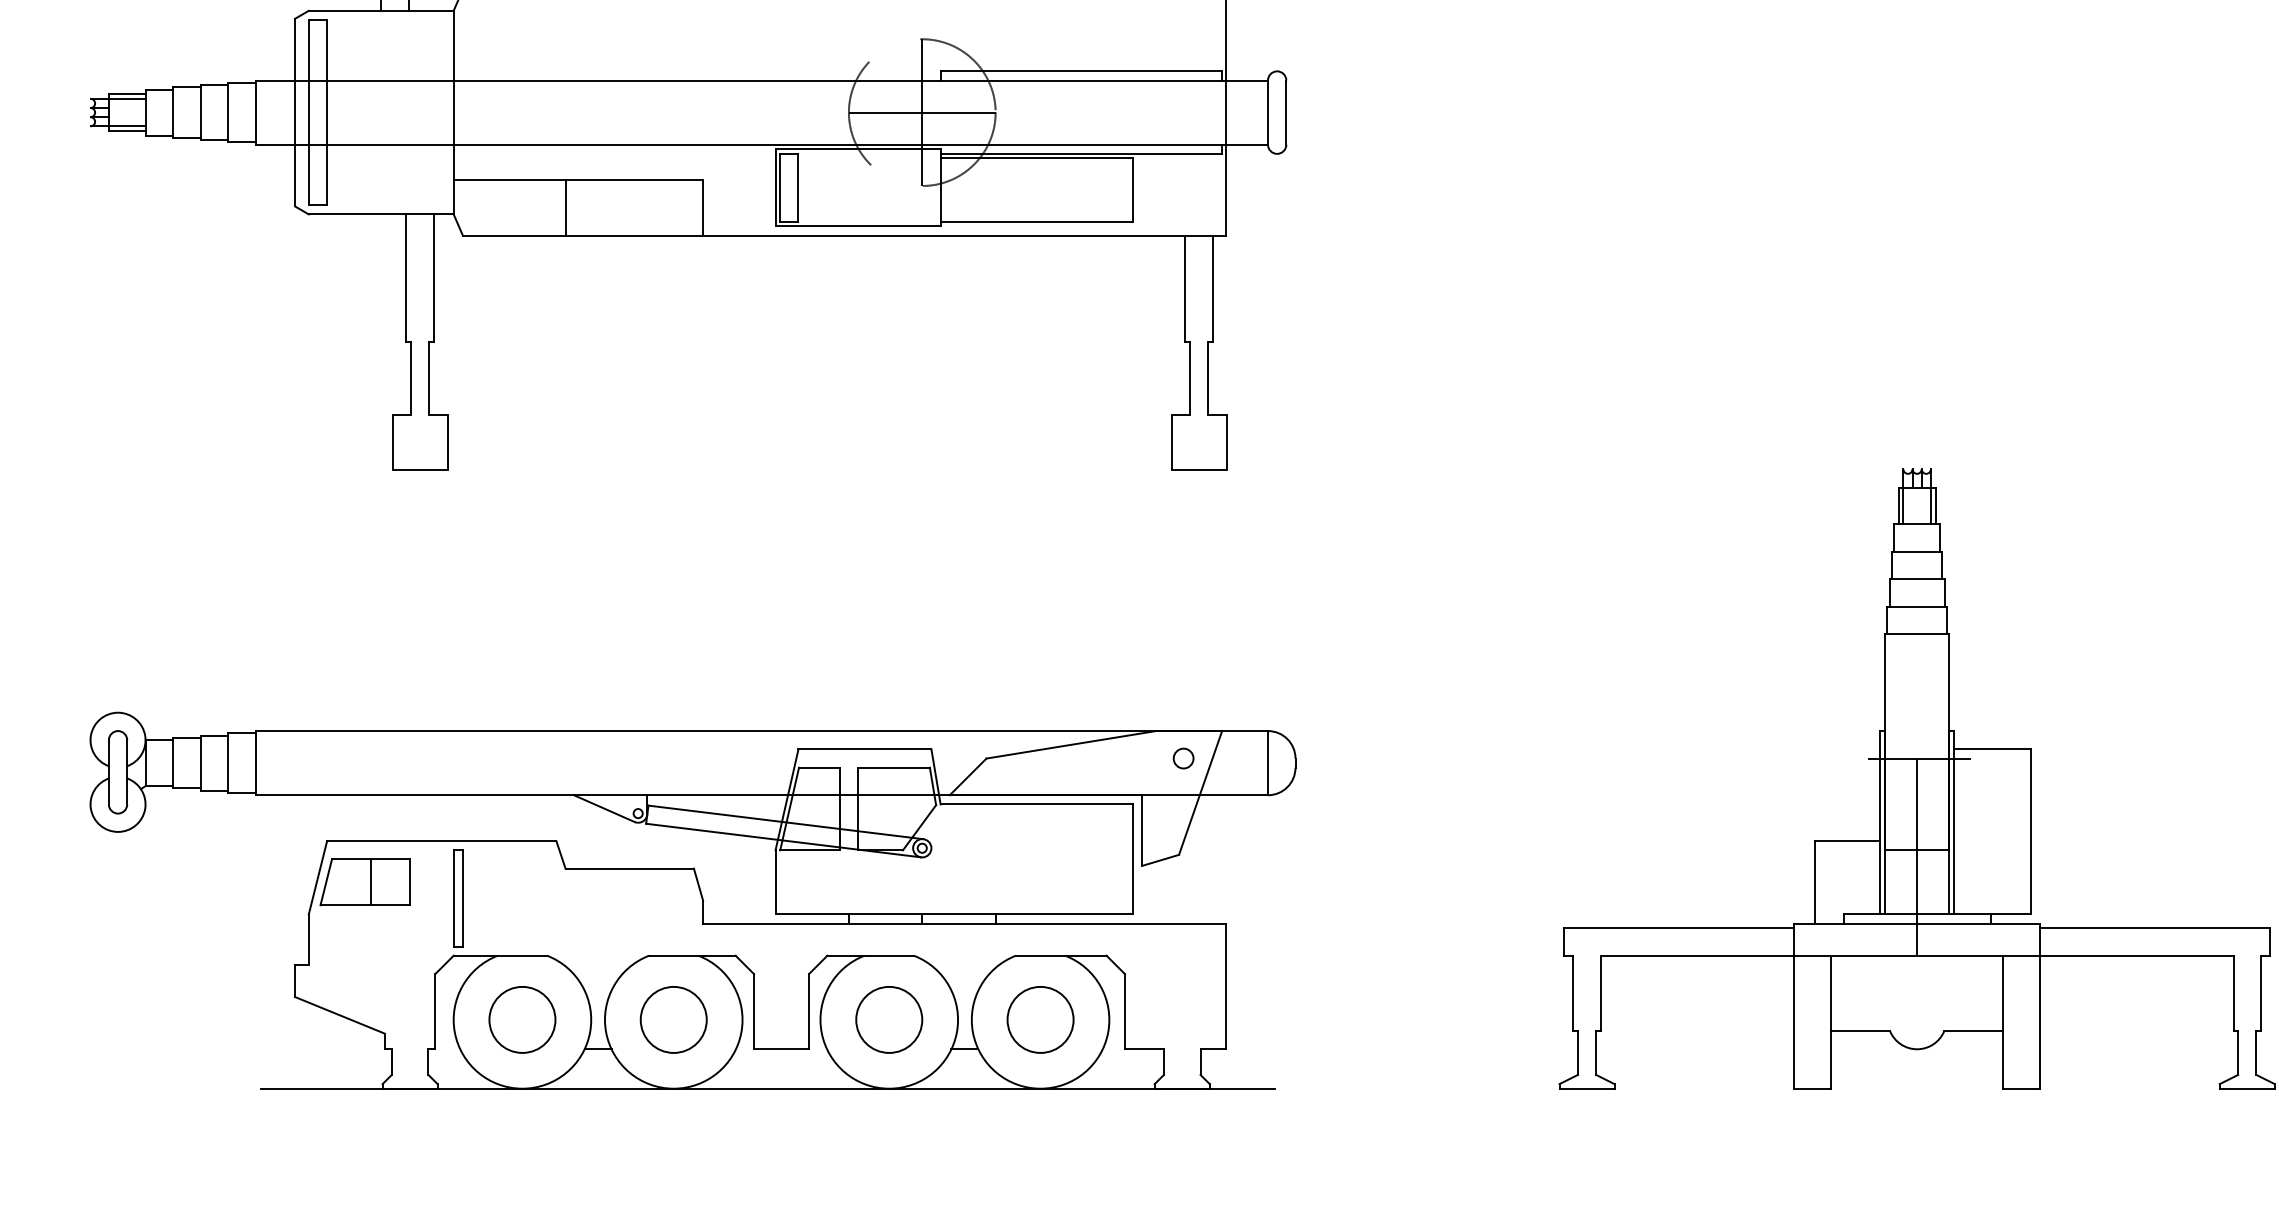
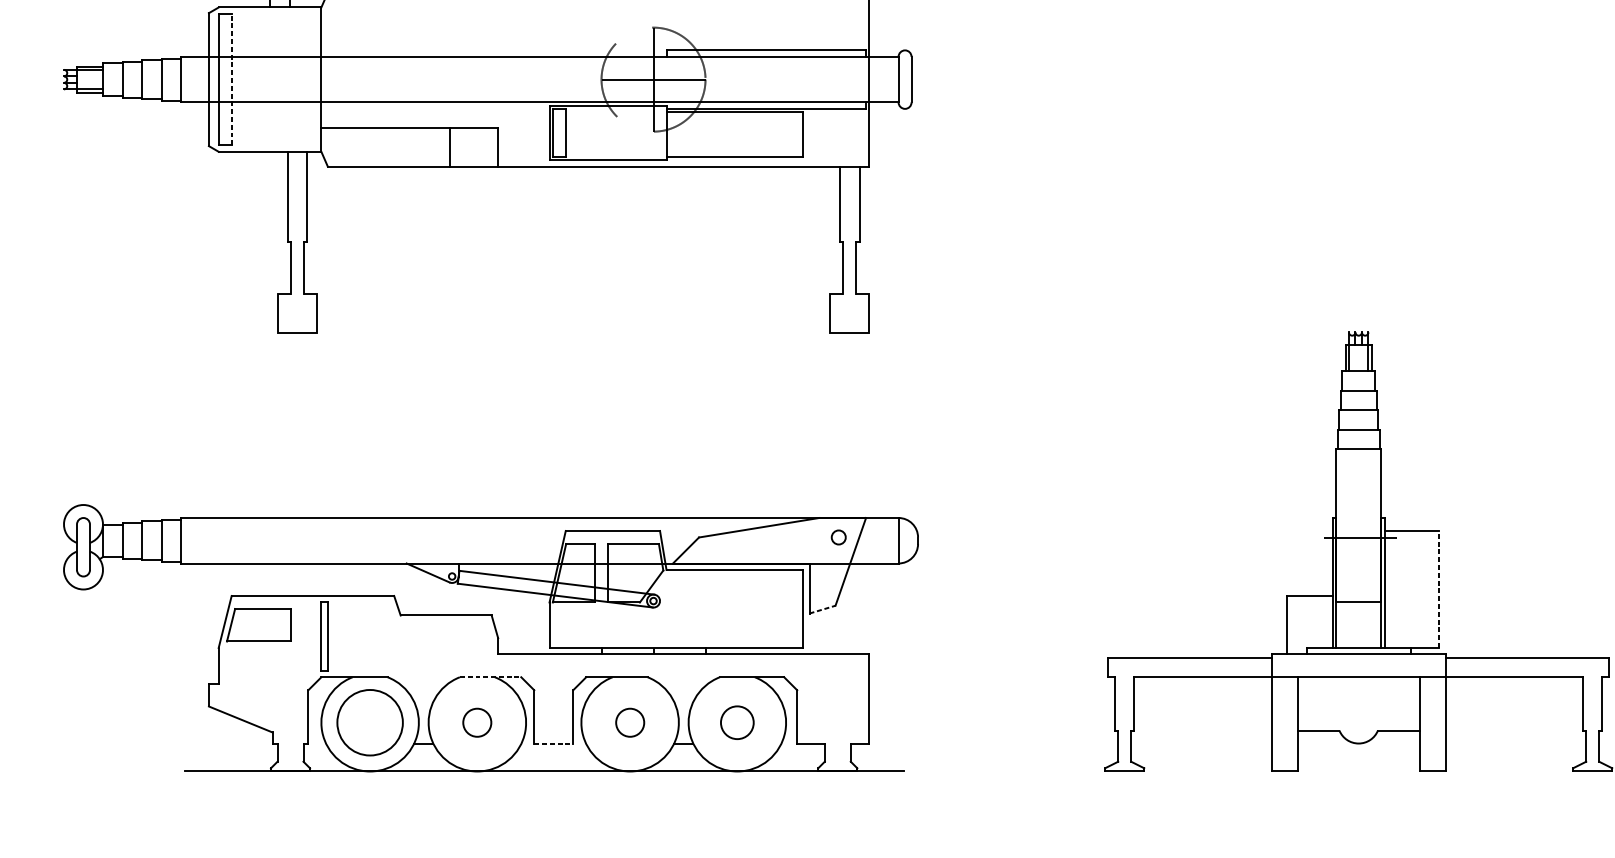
line: (327, 112) -> (231, 79), solid -> dashed
line: (565, 207) -> (450, 146), moved
line: (2030, 831) -> (1439, 589), solid -> dashed
line: (1917, 856) -> (1358, 606), removed
line: (1161, 860) -> (823, 609), solid -> dashed
line: (371, 882) -> (263, 625), removed
line: (692, 955) -> (490, 677), solid -> dashed
circle: (522, 1019) -> (370, 722), size x1.4
circle: (673, 1019) -> (477, 722), size x0.6
circle: (889, 1019) -> (630, 722), size x0.6
circle: (1040, 1019) -> (737, 722), size x0.7
line: (781, 1049) -> (553, 743), solid -> dashed

